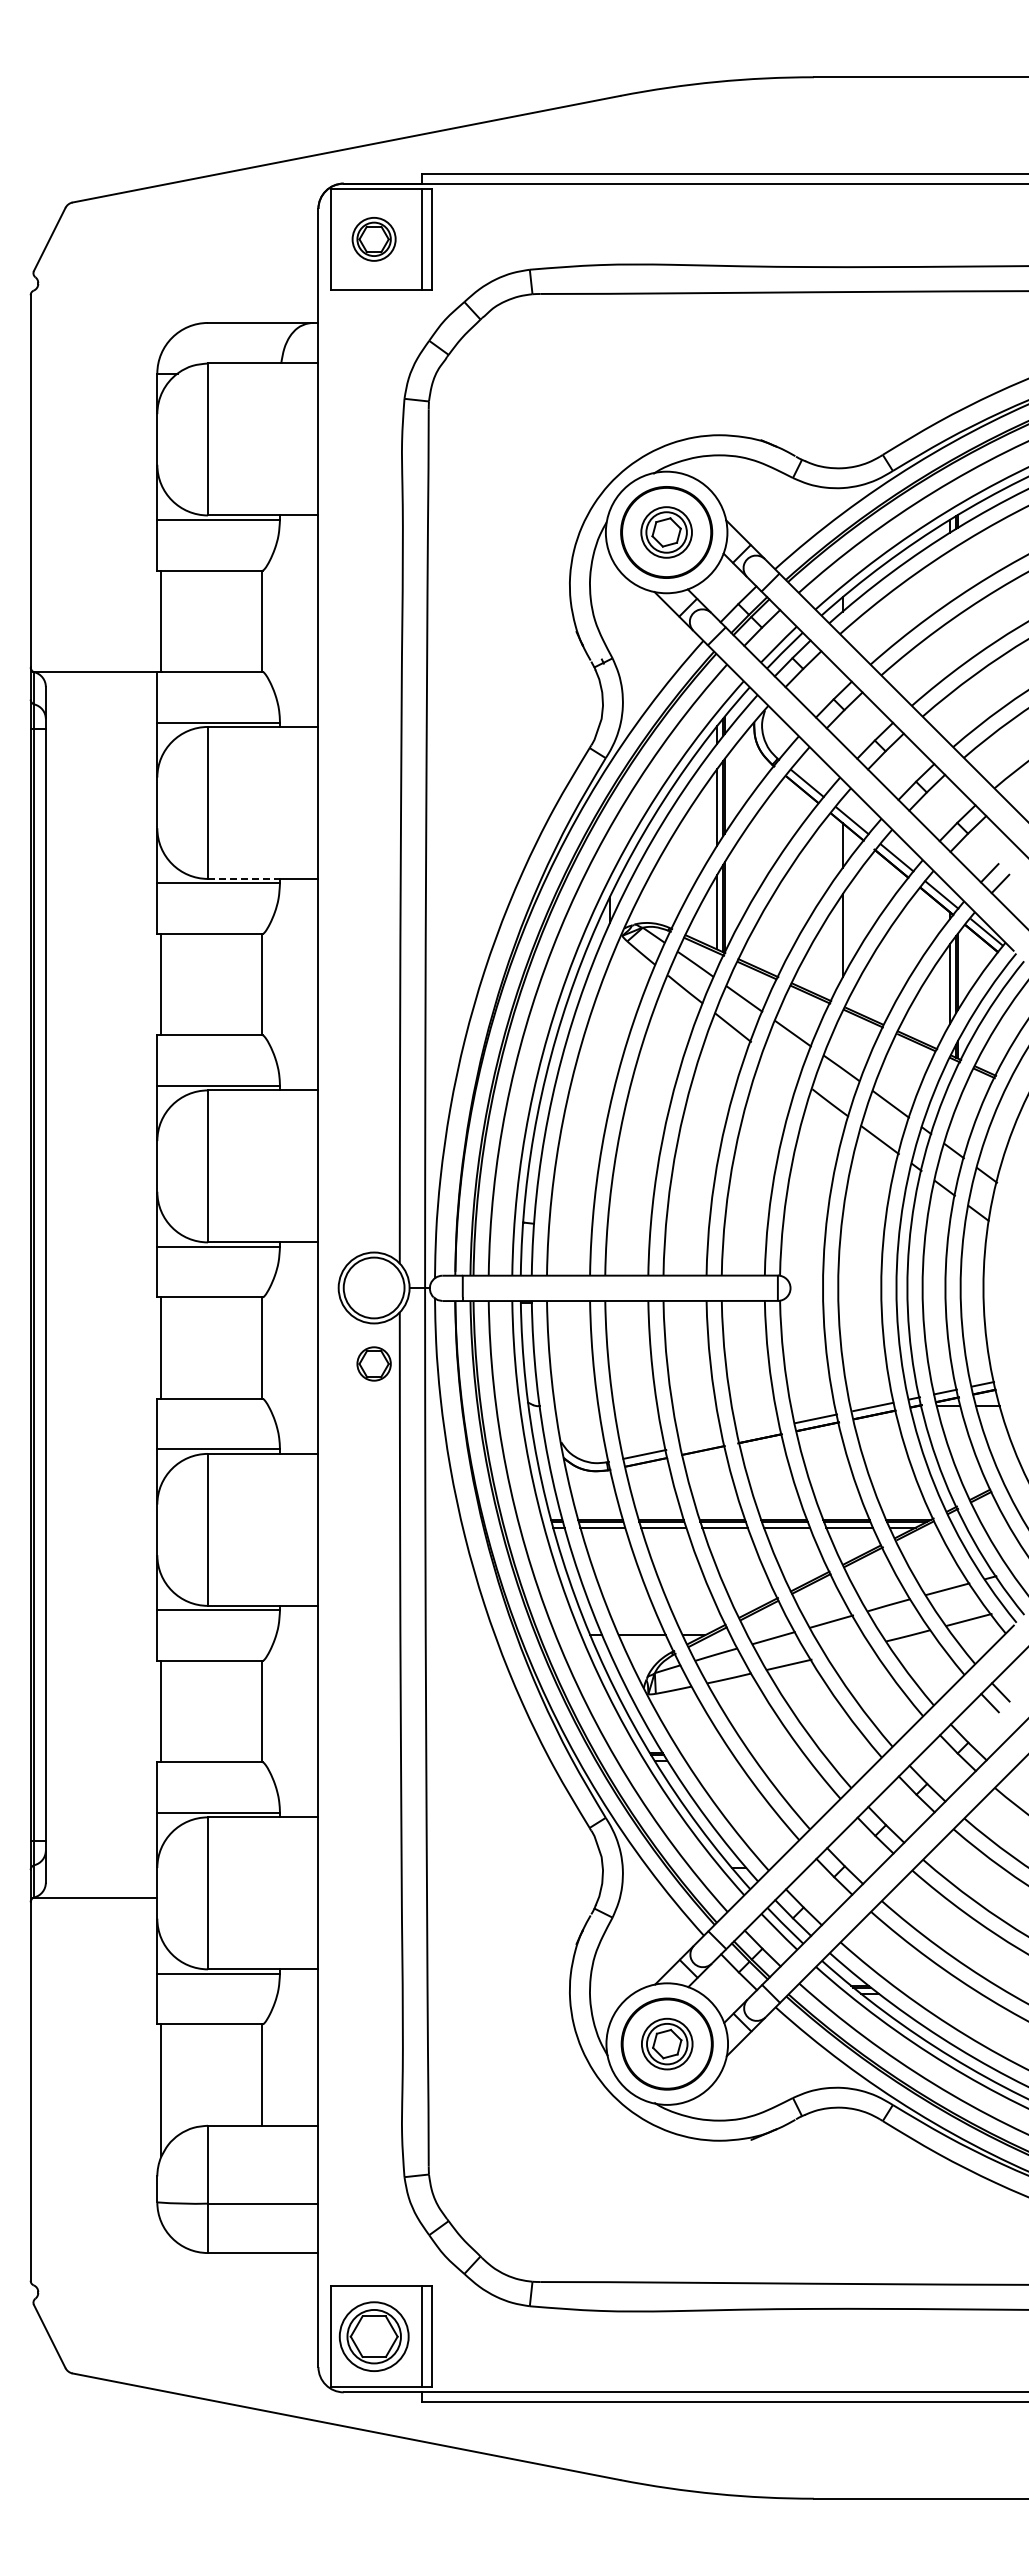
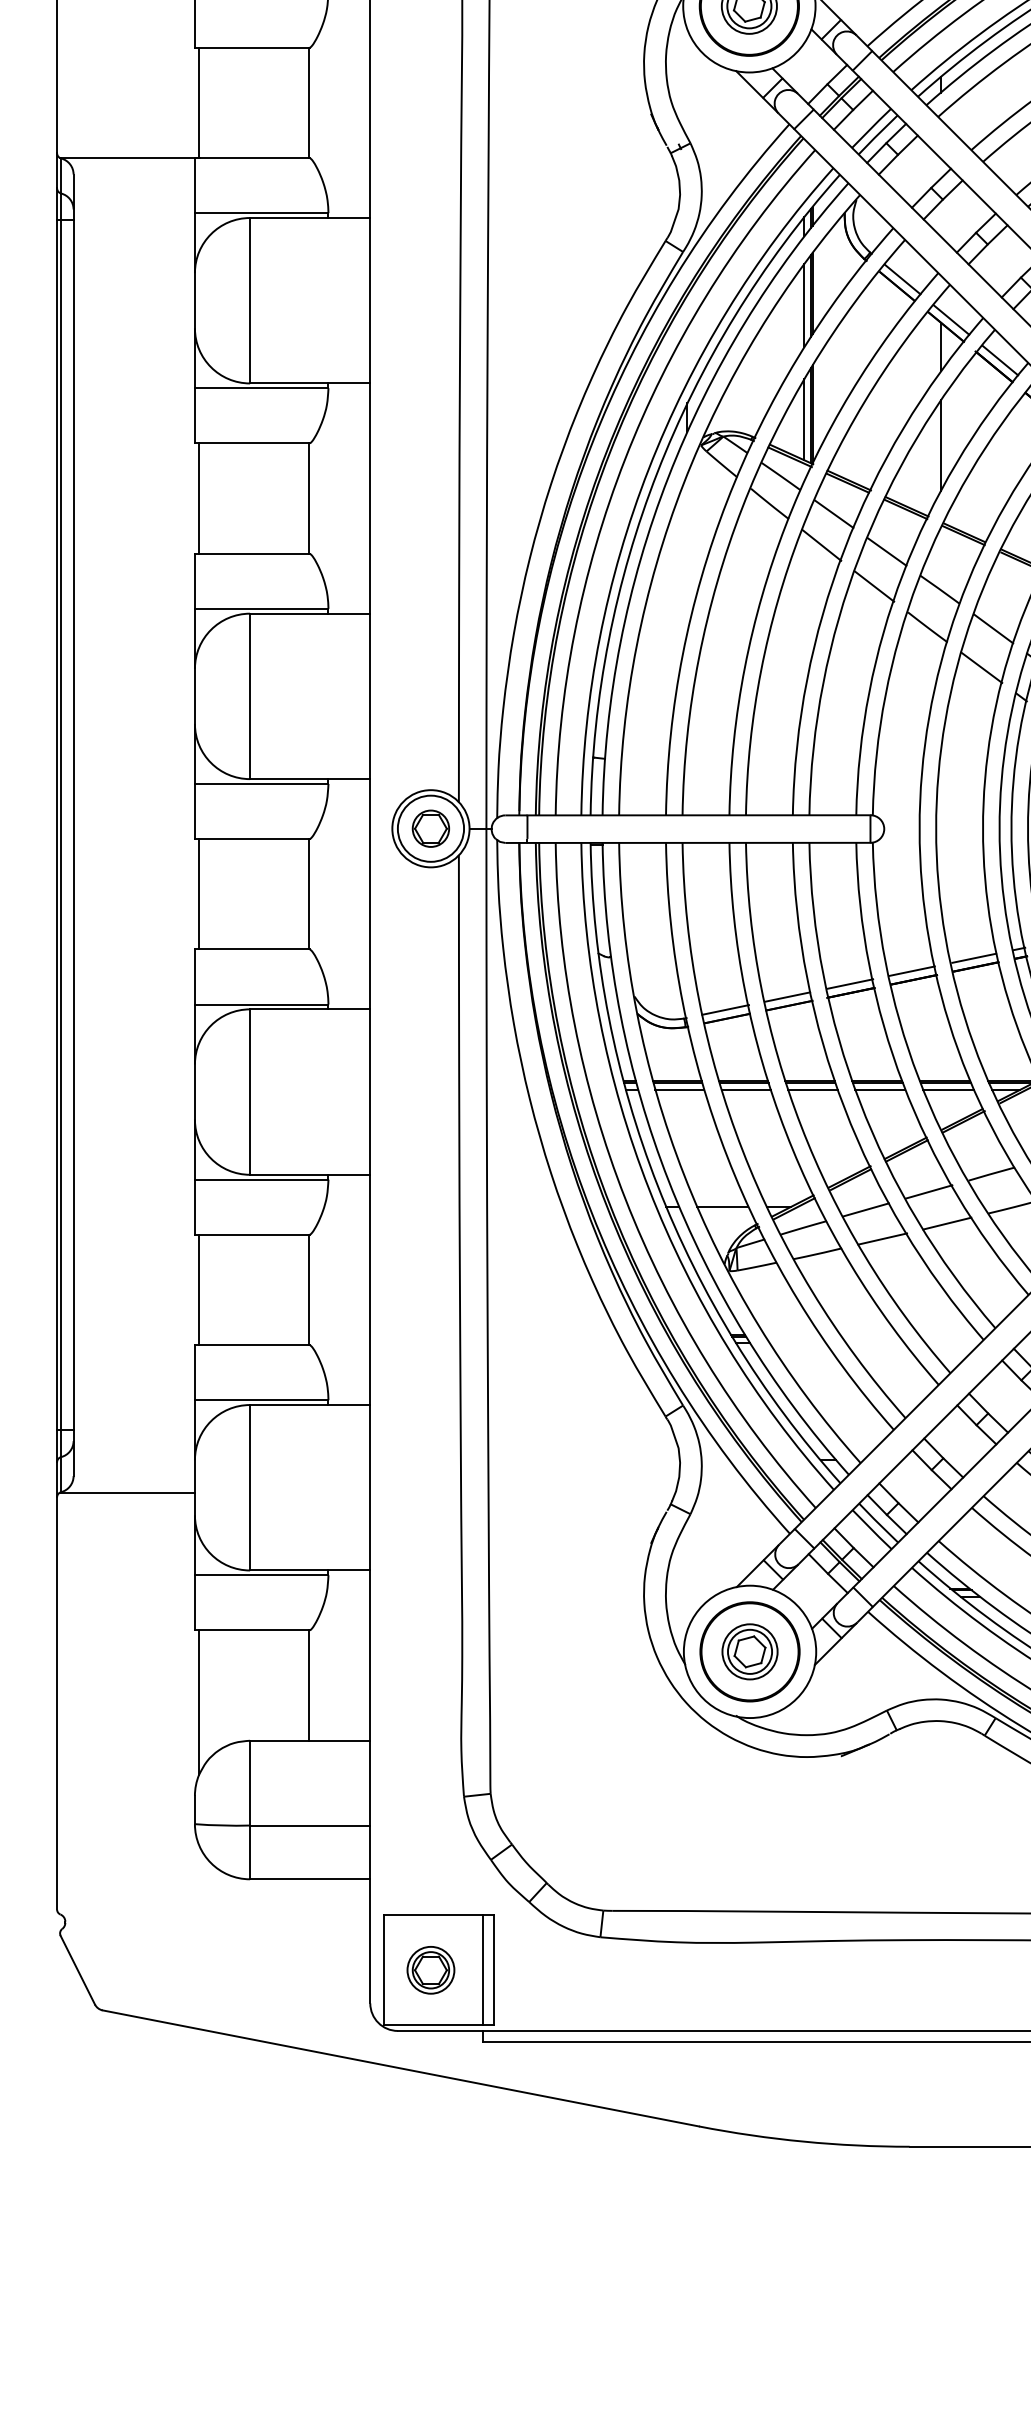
line: (244, 878) -> (289, 382), dashed -> solid
line: (781, 1065) -> (874, 586), added
part: (373, 1363) -> (430, 828), moved
line: (759, 1430) -> (850, 983), added
line: (701, 1442) -> (787, 996), added
line: (848, 1650) -> (947, 1223), added
part: (373, 2336) -> (430, 1970), size x0.62

